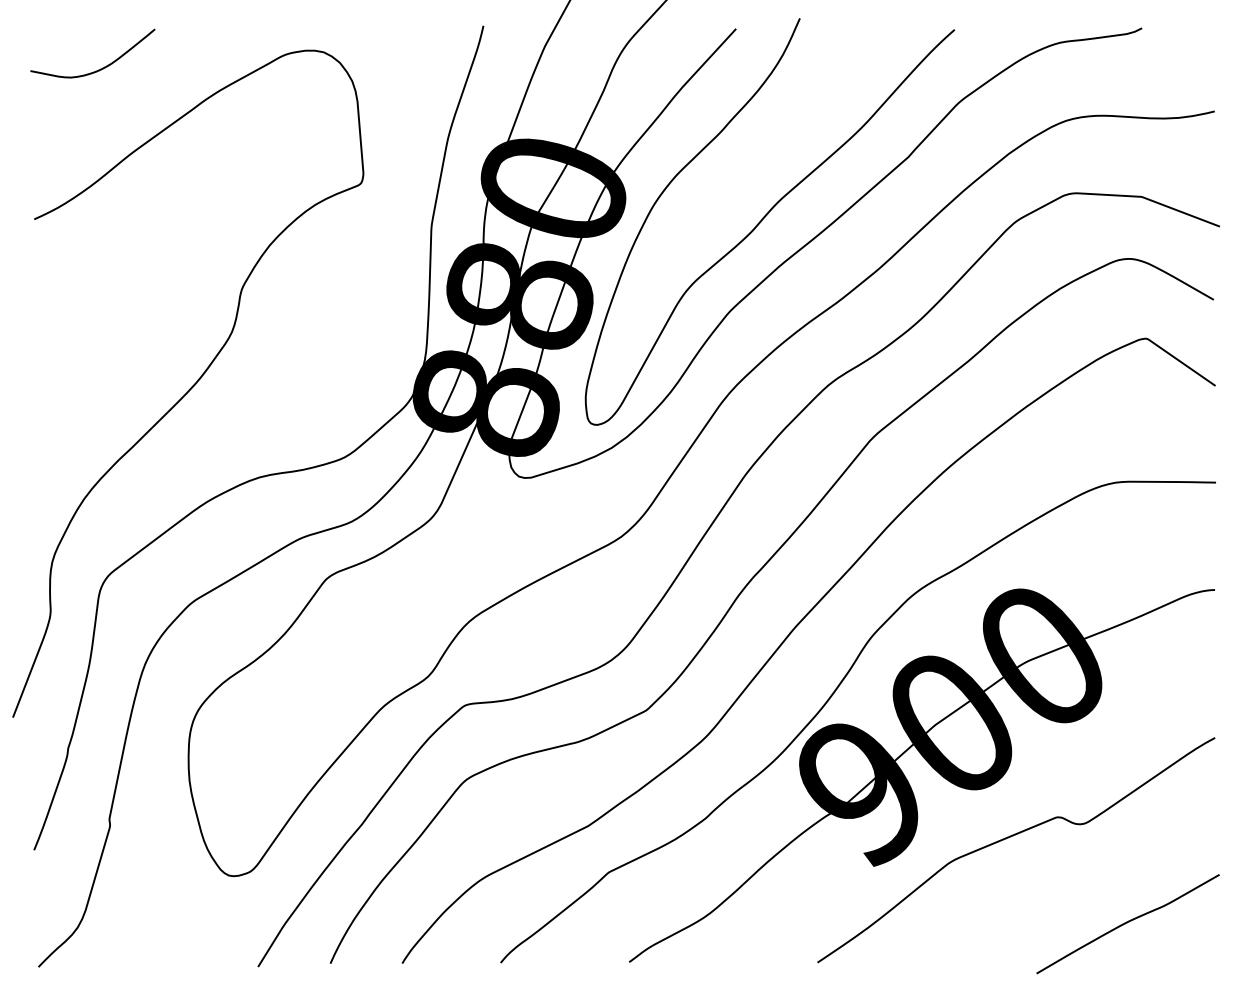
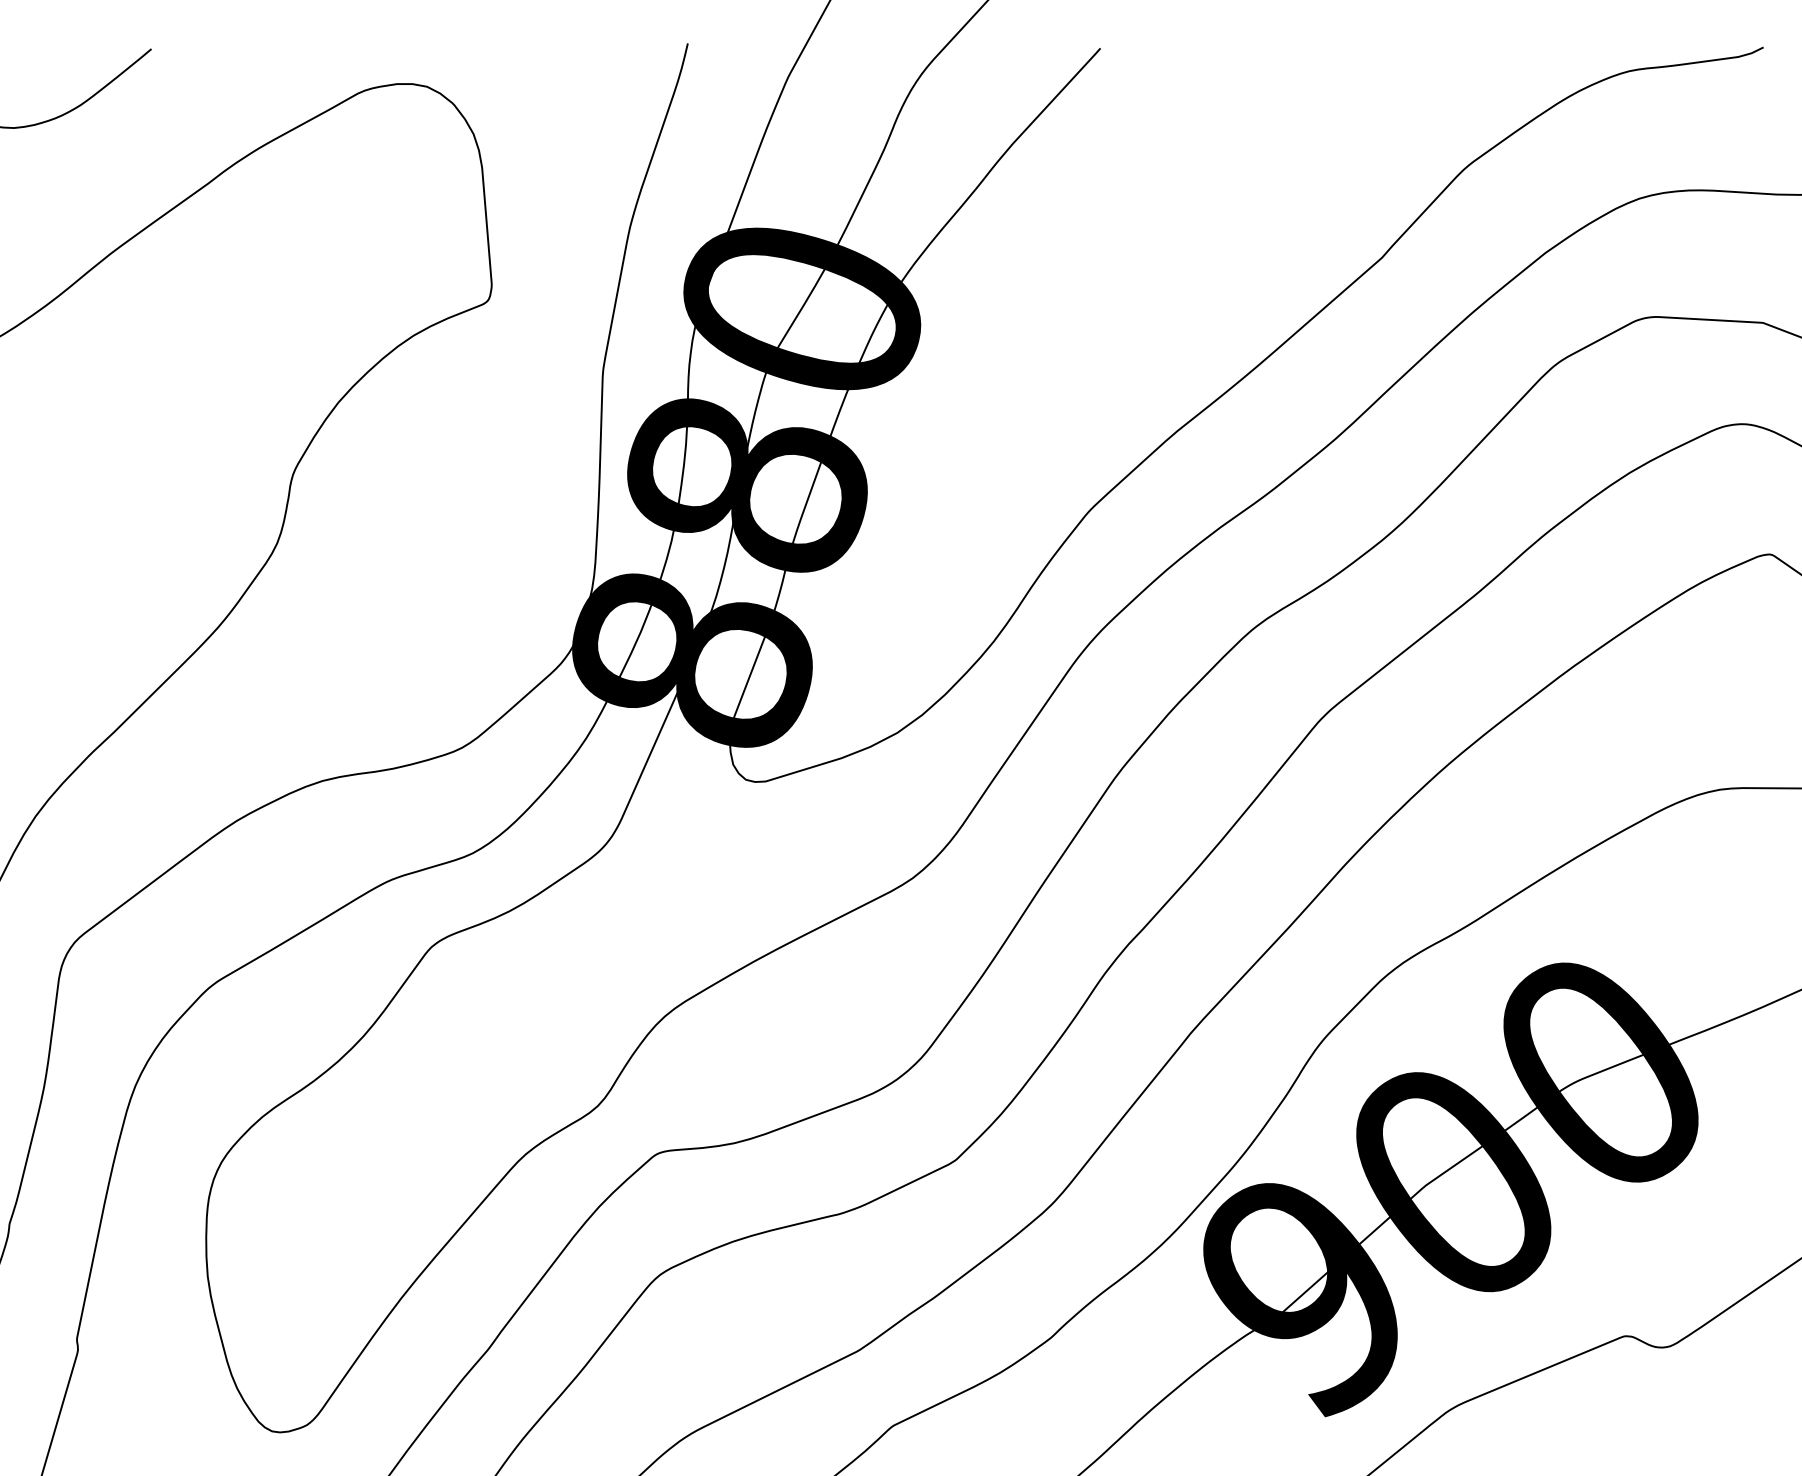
curve: (765, 217) -> (1148, 356), removed

